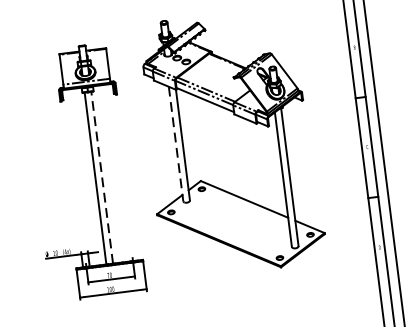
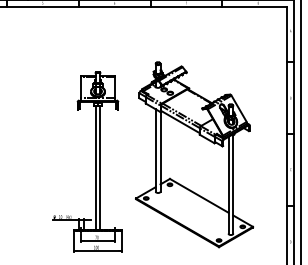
line: (175, 144) -> (155, 150), dashed -> solid
line: (102, 177) -> (100, 167), dashed -> solid

